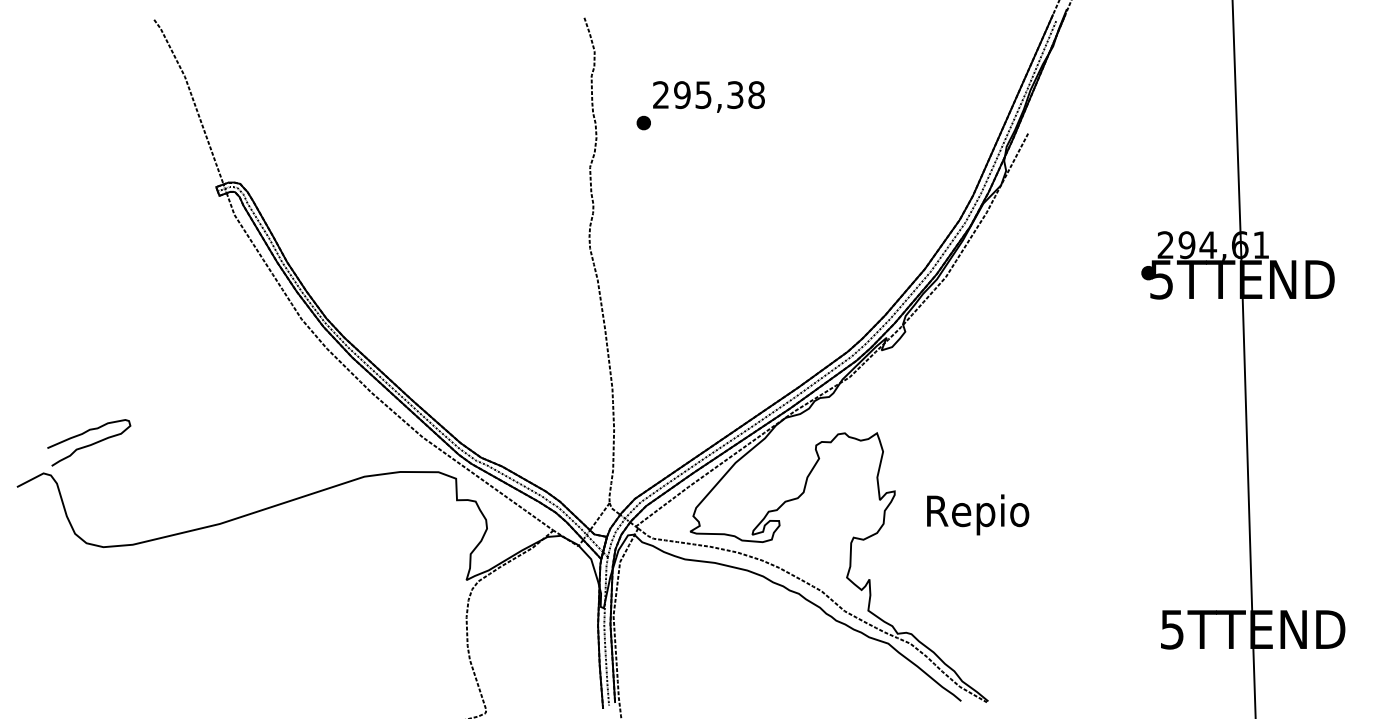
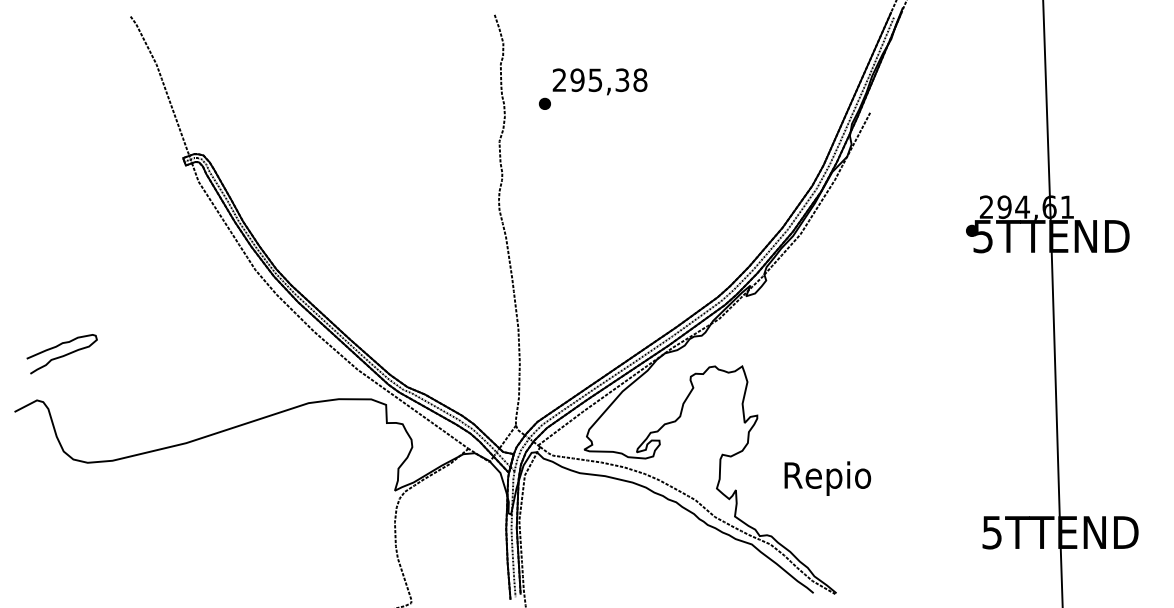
curve: (89, 444) -> (62, 355), moved
text: (978, 514) -> (828, 478), moved

